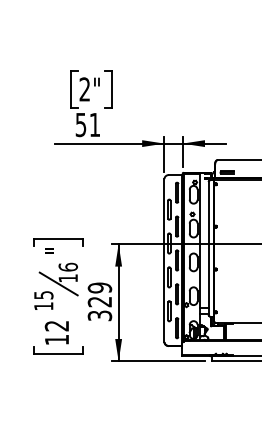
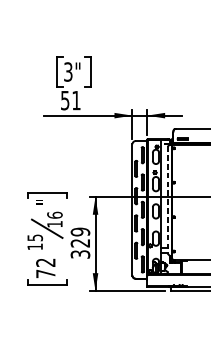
text: (84, 89) -> (68, 72), 2" -> 3"
line: (208, 249) -> (167, 201), solid -> dashed
text: (56, 340) -> (45, 274), 12 -> 72

